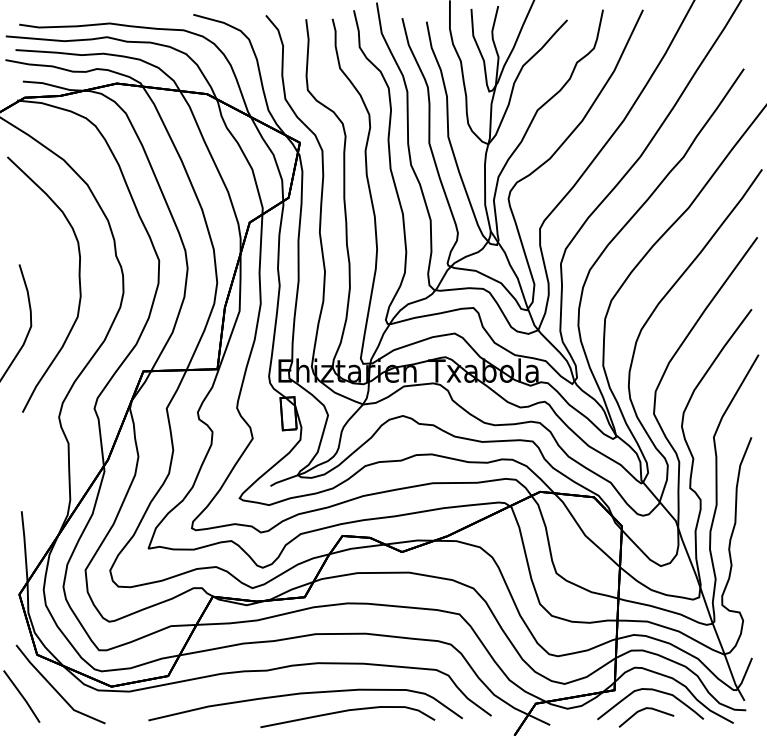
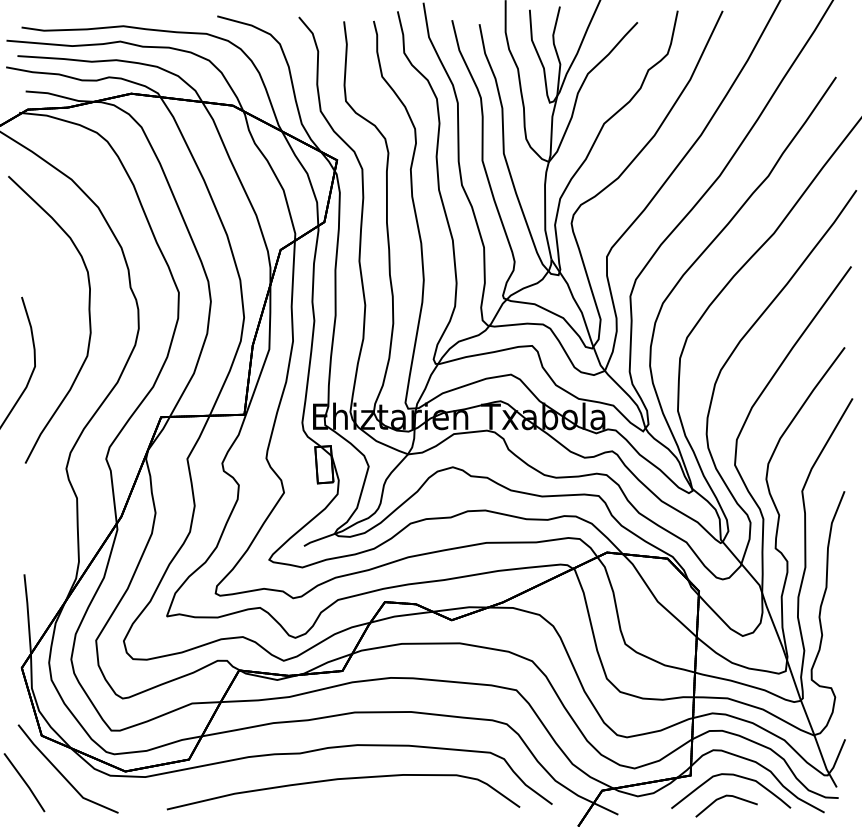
curve: (347, 711) -> (390, 799), removed

